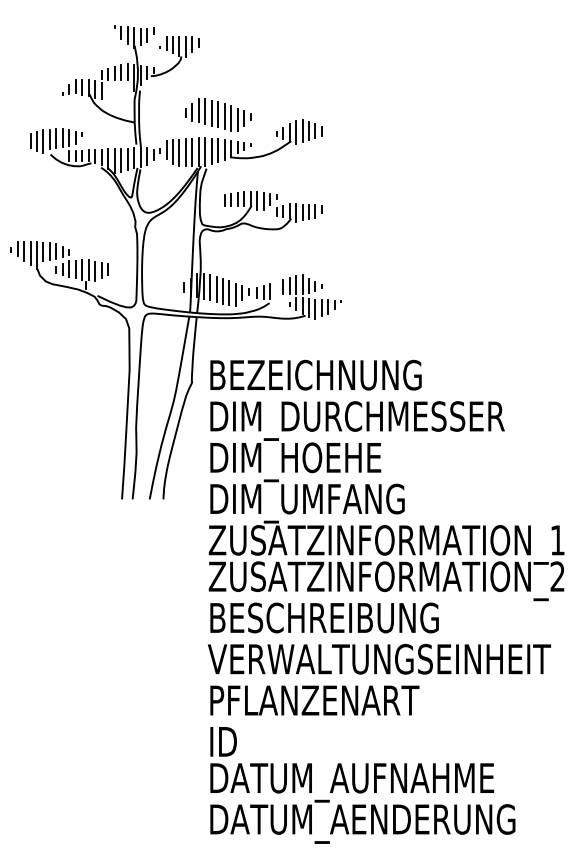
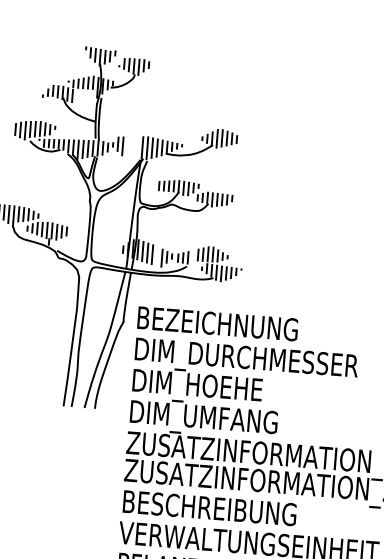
part: (218, 114) -> (159, 120), removed
line: (179, 152) -> (127, 147), removed
line: (185, 152) -> (132, 147), removed
line: (192, 152) -> (137, 147), removed
line: (229, 292) -> (157, 256), removed

